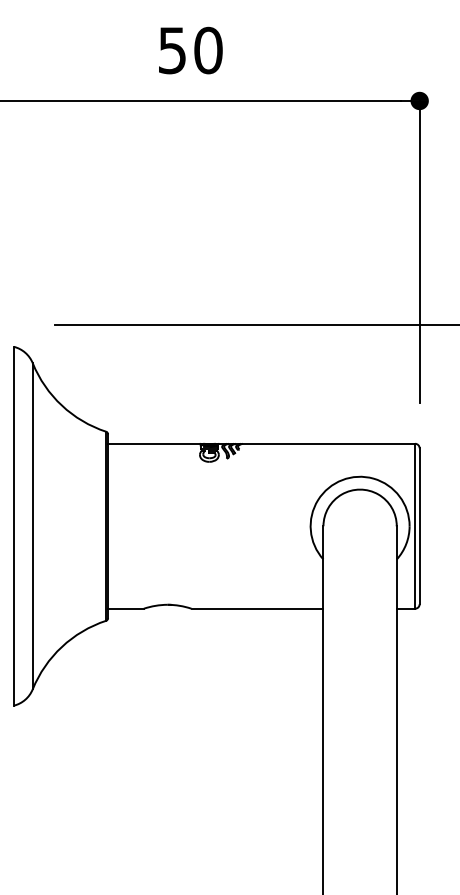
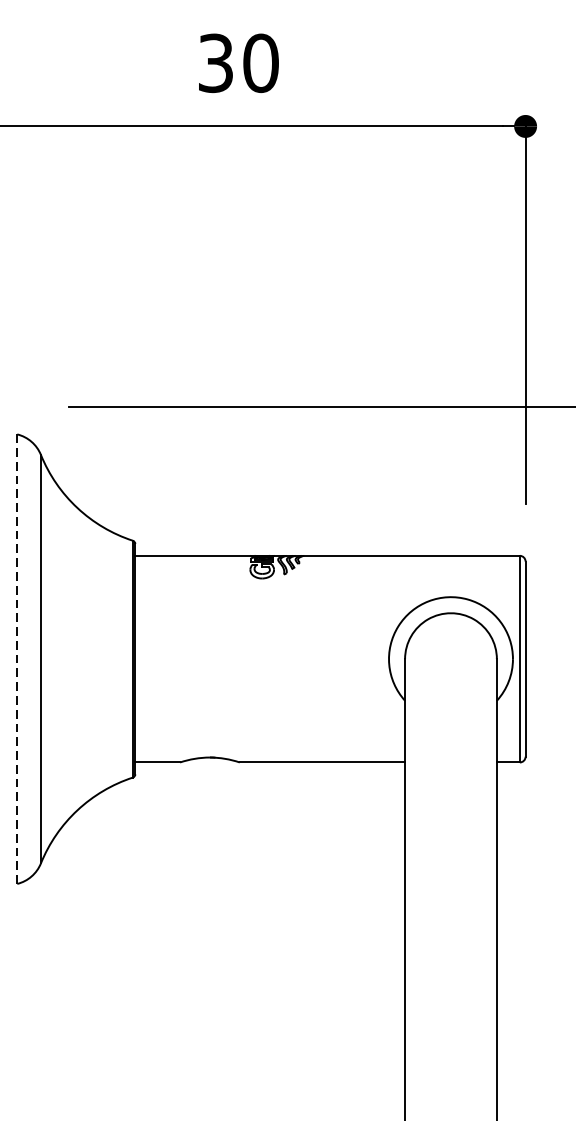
text: (172, 49) -> (215, 61), 50 -> 30
line: (13, 525) -> (16, 658), solid -> dashed

